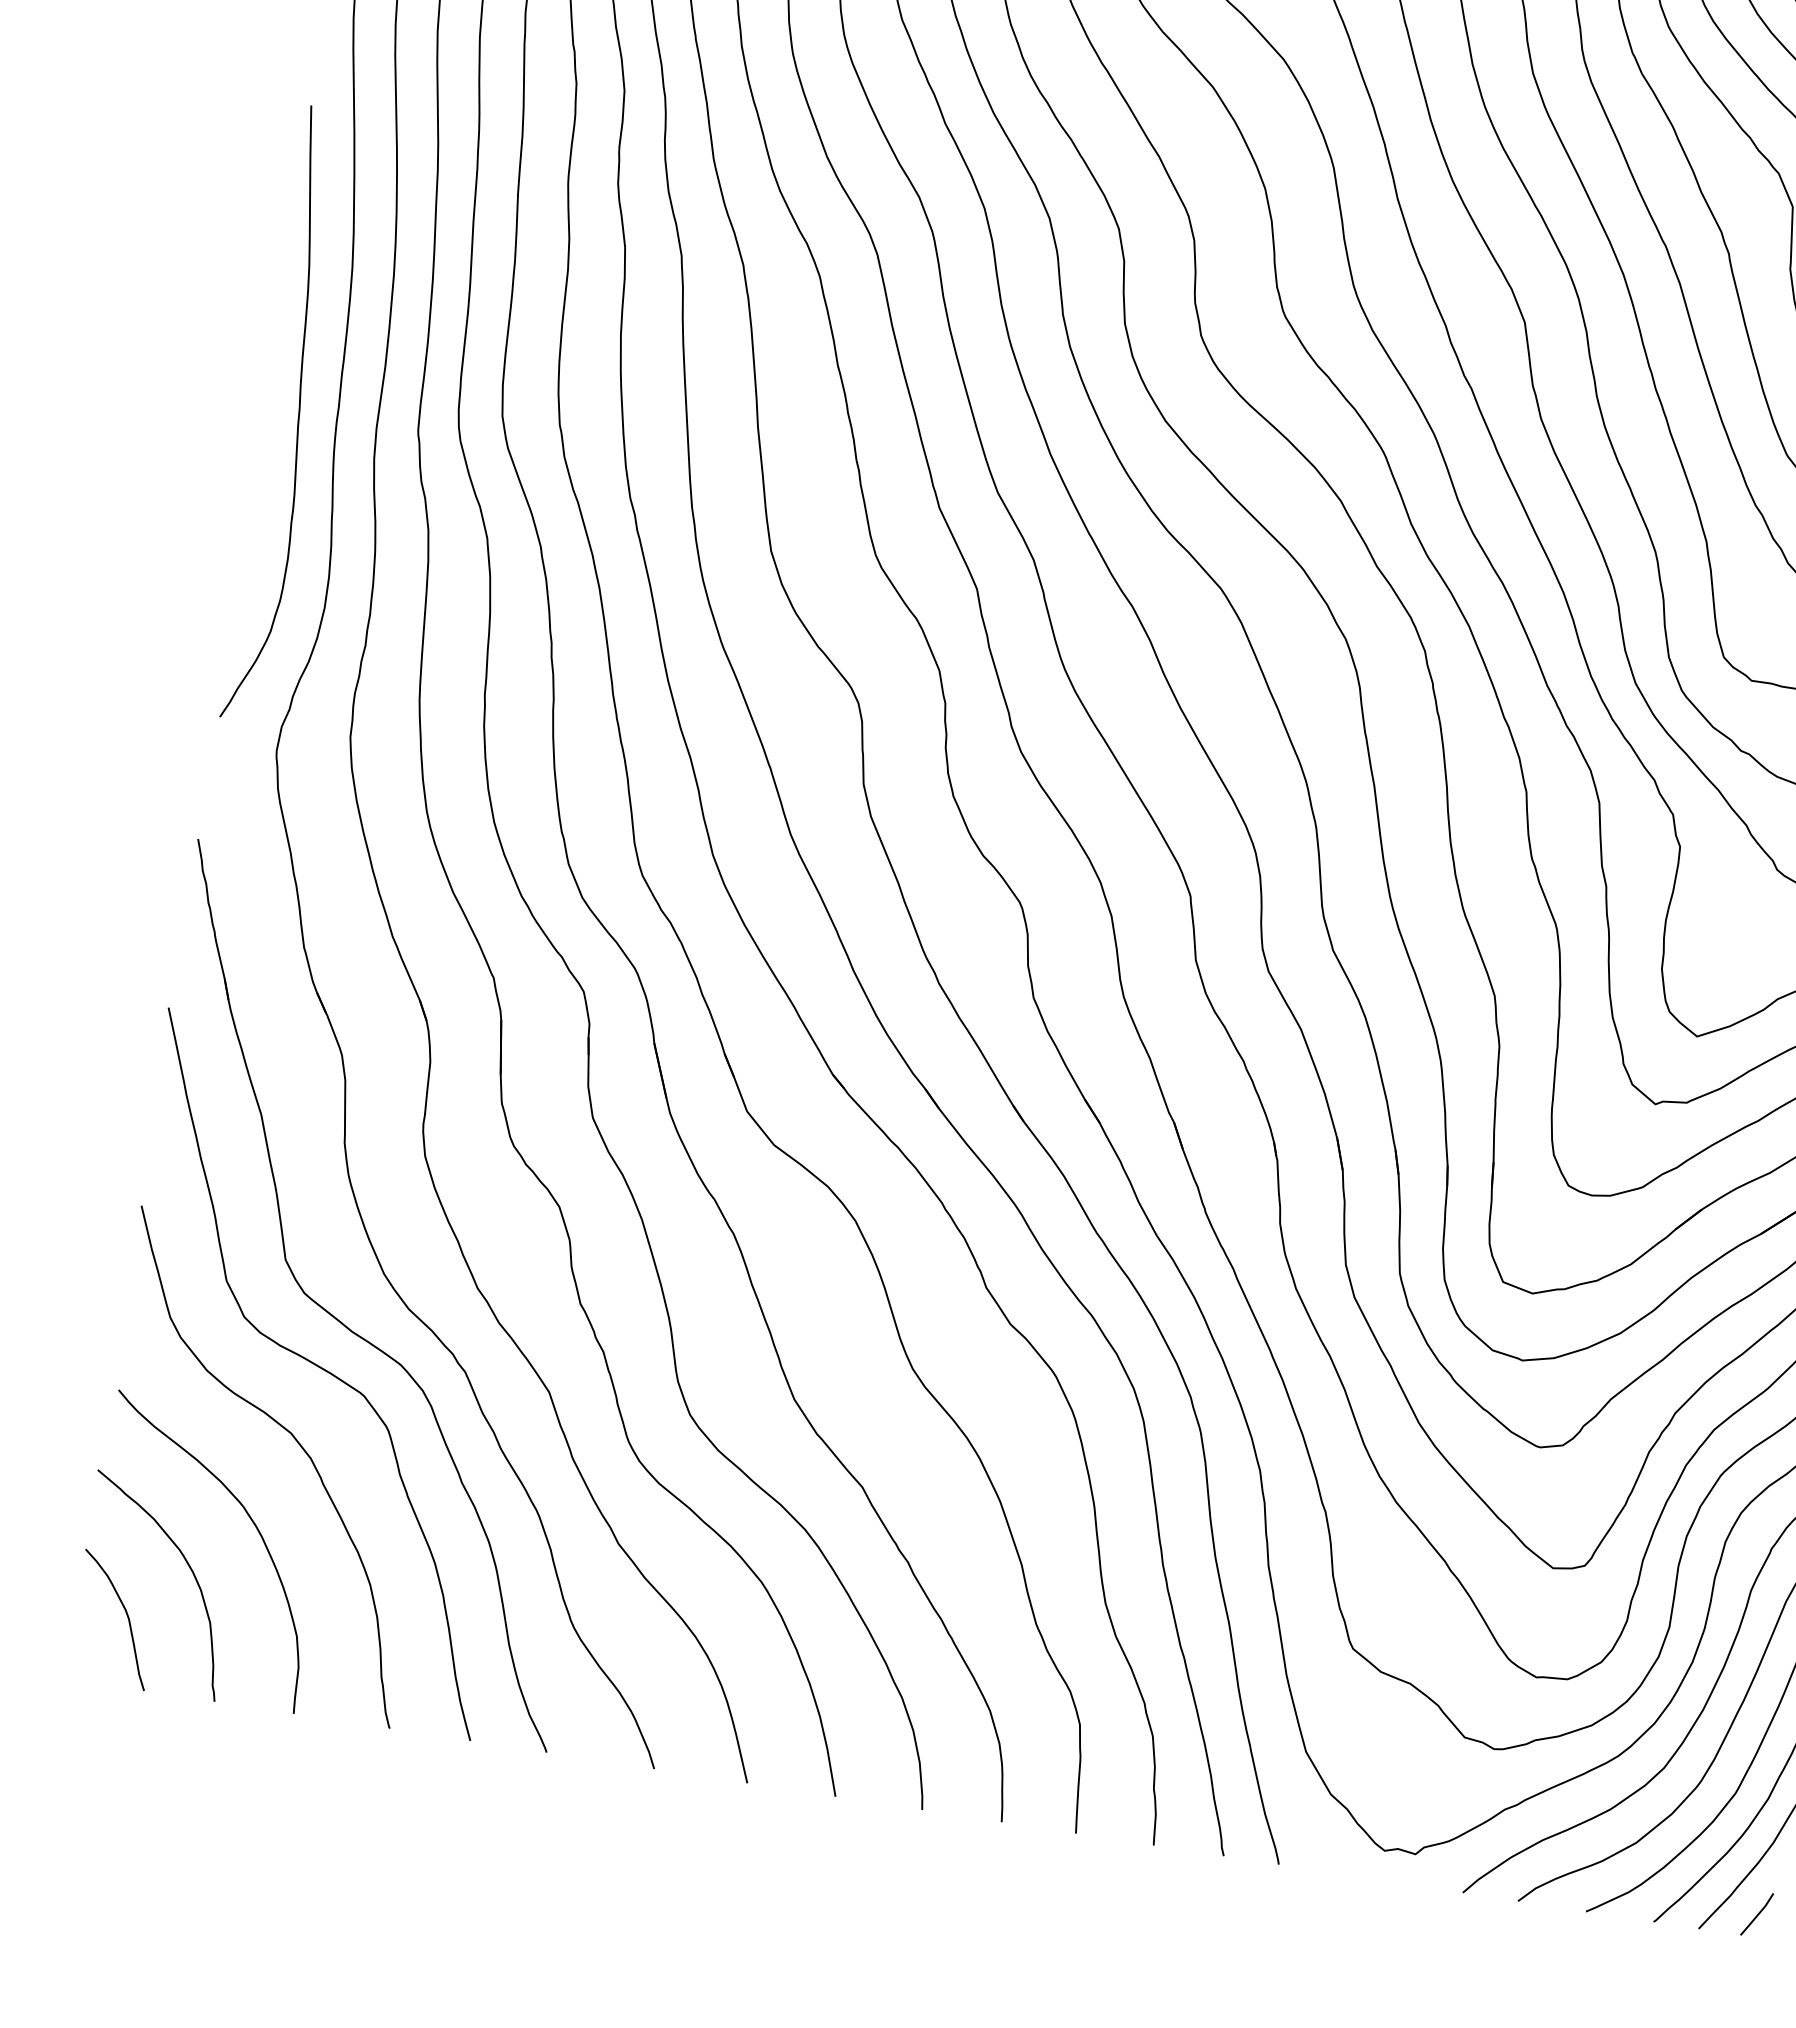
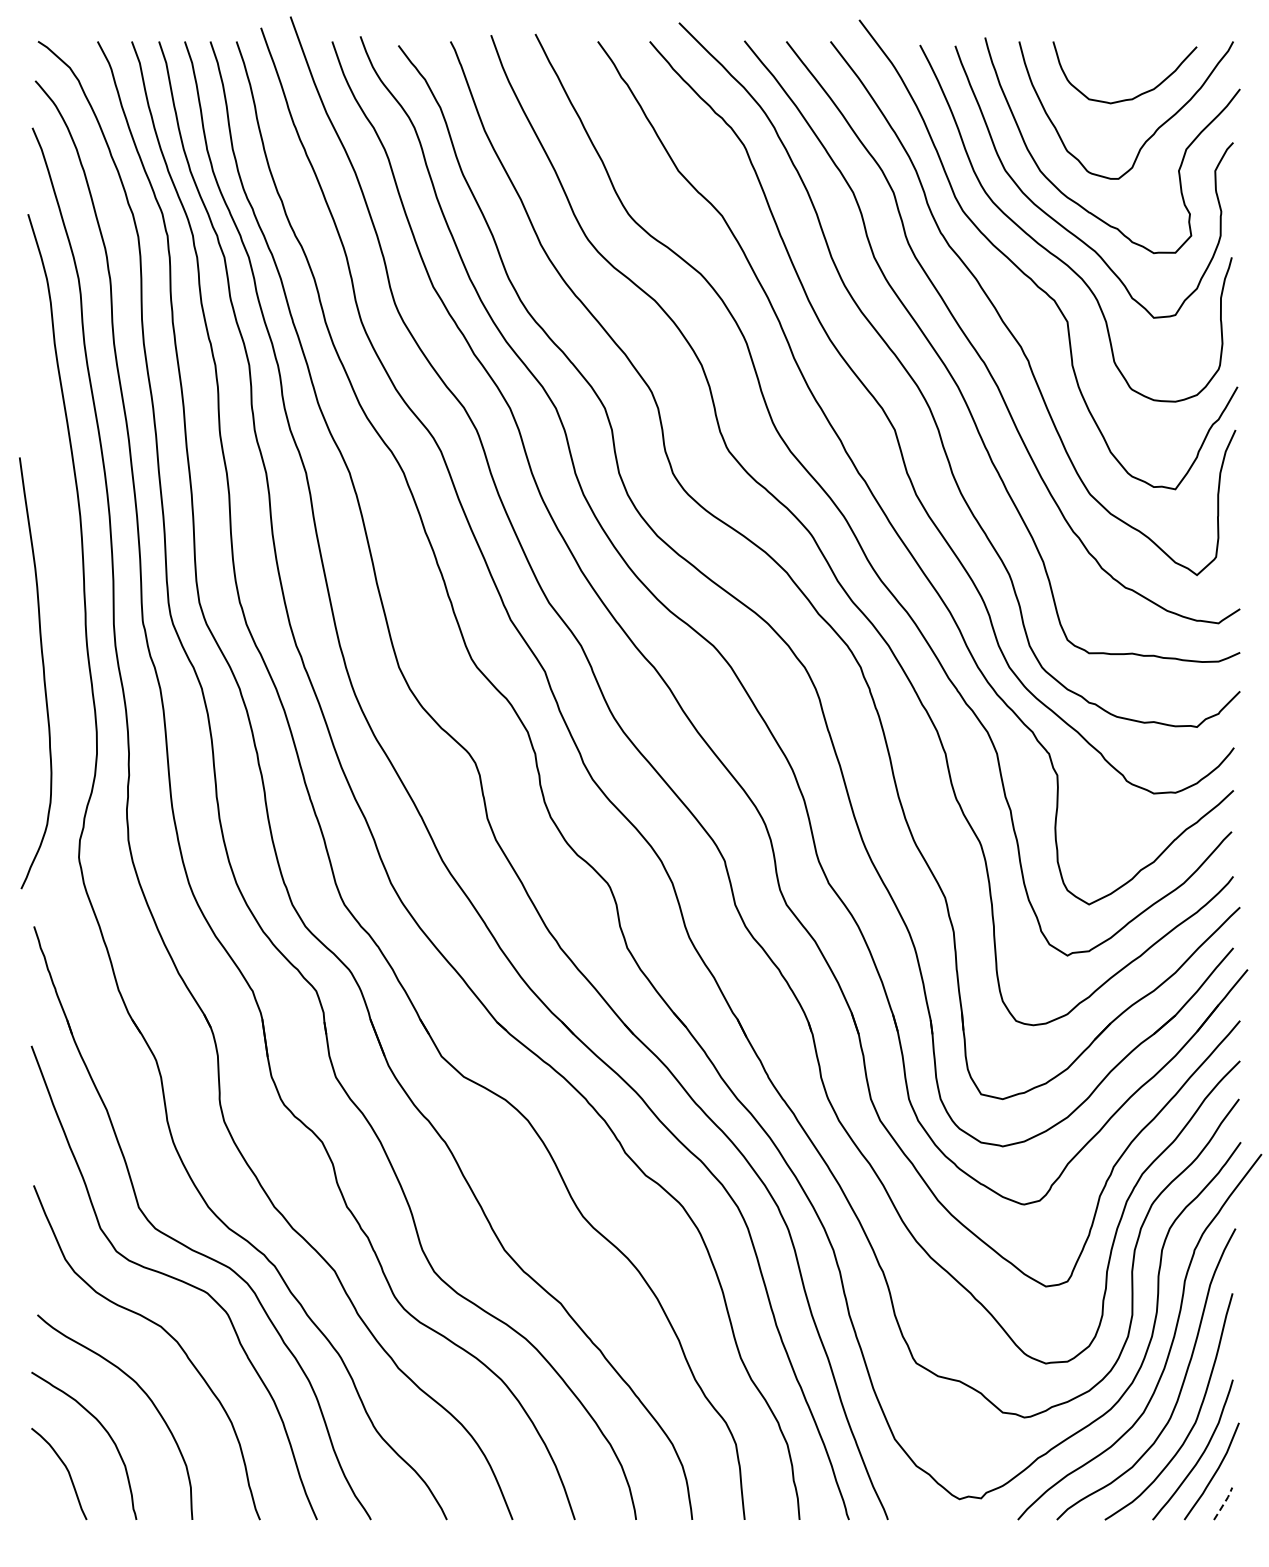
curve: (298, 416) -> (43, 673), moved
line: (1757, 1914) -> (1223, 1503), solid -> dashed

